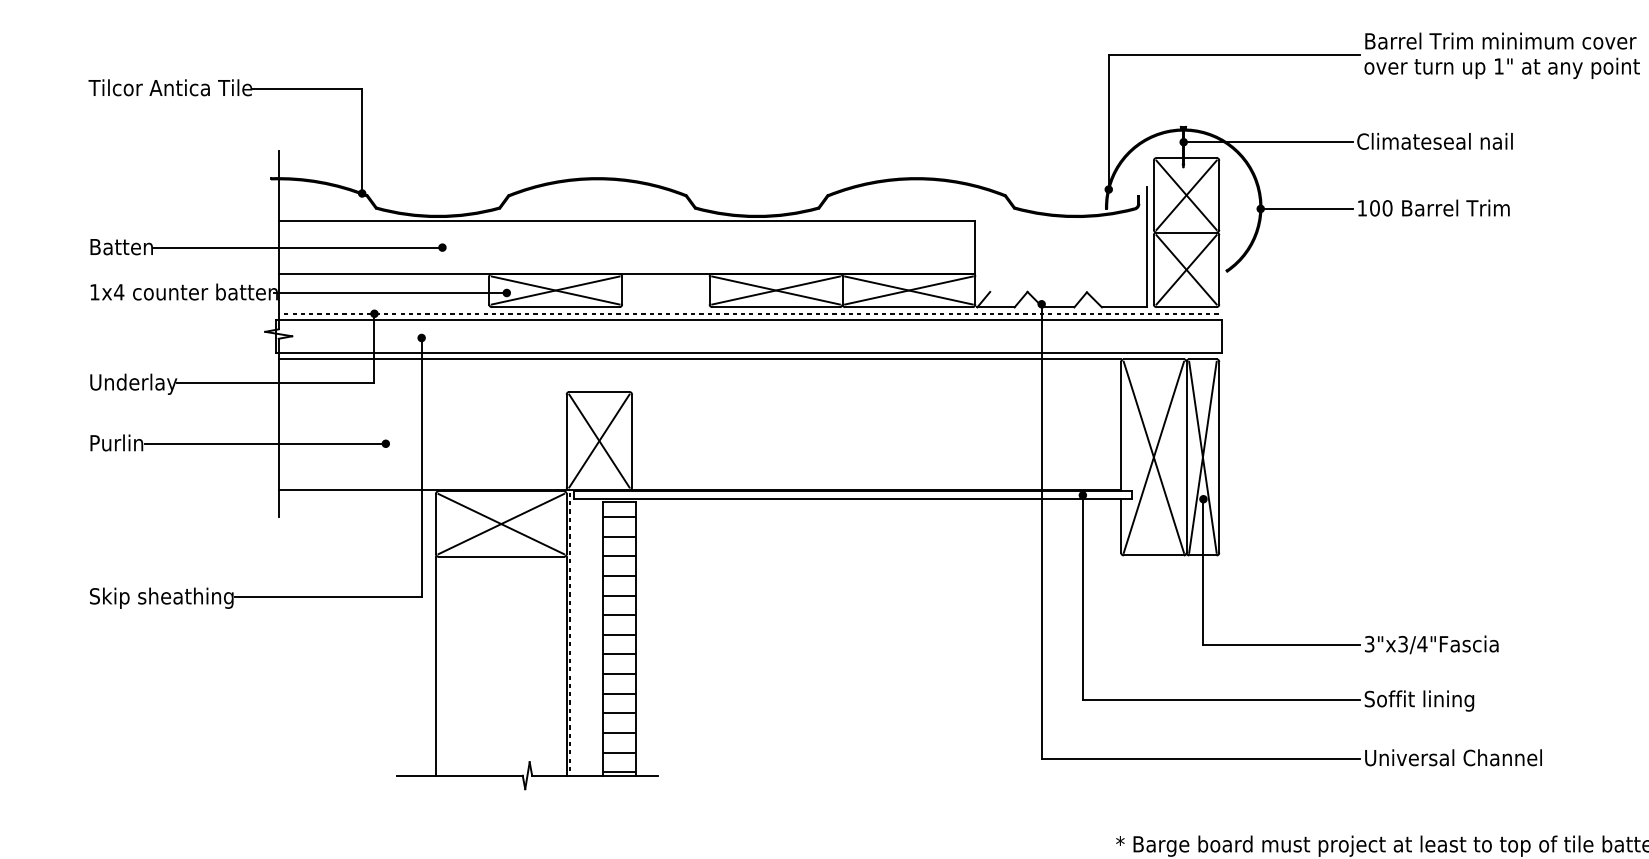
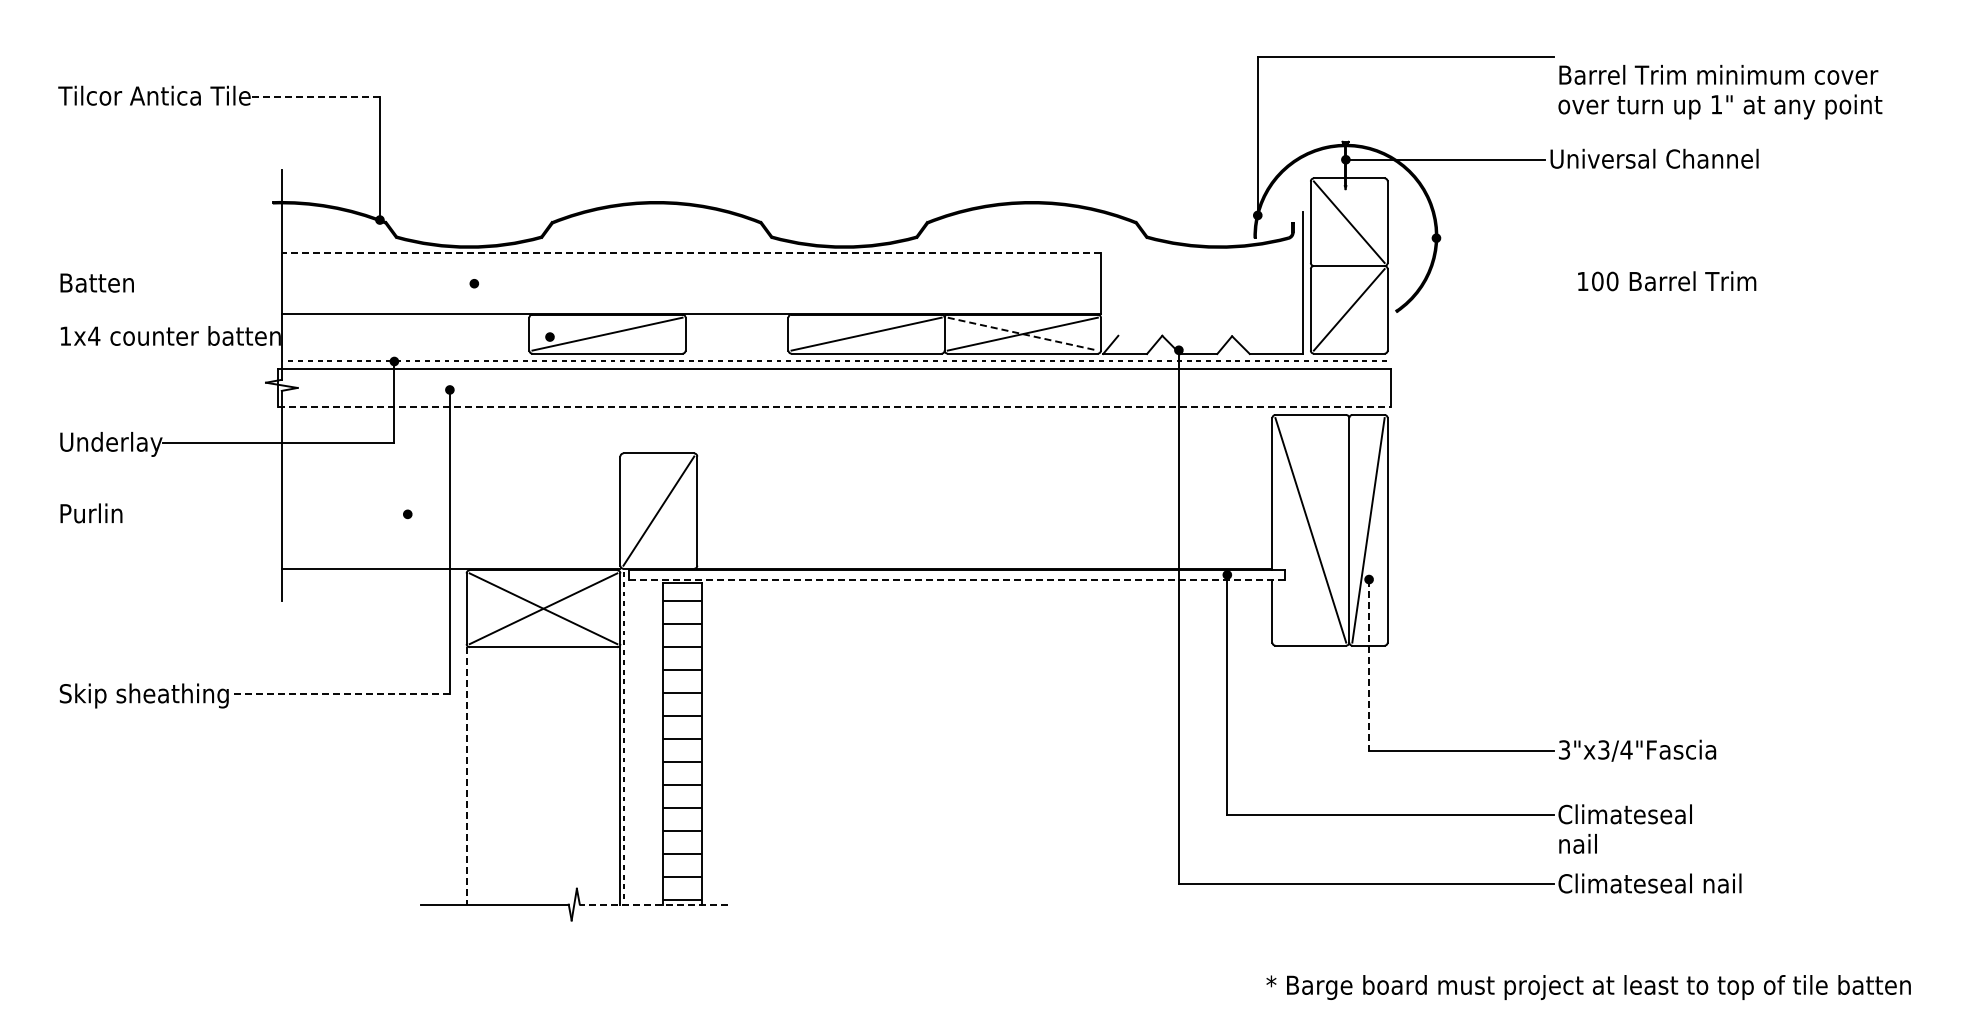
text: (1502, 56) -> (1720, 92), moved
line: (307, 88) -> (315, 96), solid -> dashed
text: (1445, 141) -> (1653, 158), Climateseal nail -> Universal Channel
line: (1185, 194) -> (1348, 221), removed
text: (1434, 208) -> (1667, 281), moved
line: (1306, 209) -> (1490, 238), removed
line: (627, 221) -> (691, 252), solid -> dashed
line: (298, 247) -> (304, 283), removed
line: (1185, 269) -> (1348, 309), removed
line: (555, 289) -> (607, 333), removed
line: (775, 289) -> (866, 333), removed
line: (908, 290) -> (1022, 334), solid -> dashed
line: (389, 293) -> (412, 337), removed
line: (749, 352) -> (835, 407), solid -> dashed
line: (699, 359) -> (776, 415), removed
line: (599, 440) -> (658, 510), removed
line: (265, 443) -> (266, 514), removed
line: (1153, 457) -> (1310, 530), removed
line: (1202, 457) -> (1368, 530), removed
line: (853, 499) -> (957, 579), solid -> dashed
line: (1203, 572) -> (1369, 665), solid -> dashed
line: (328, 597) -> (340, 694), solid -> dashed
line: (435, 665) -> (466, 775), solid -> dashed
text: (1420, 710) -> (1624, 828), Soffit lining -> Climateseal nail
text: (1452, 757) -> (1662, 883), Universal Channel -> Climateseal nail
line: (594, 775) -> (653, 904), solid -> dashed

